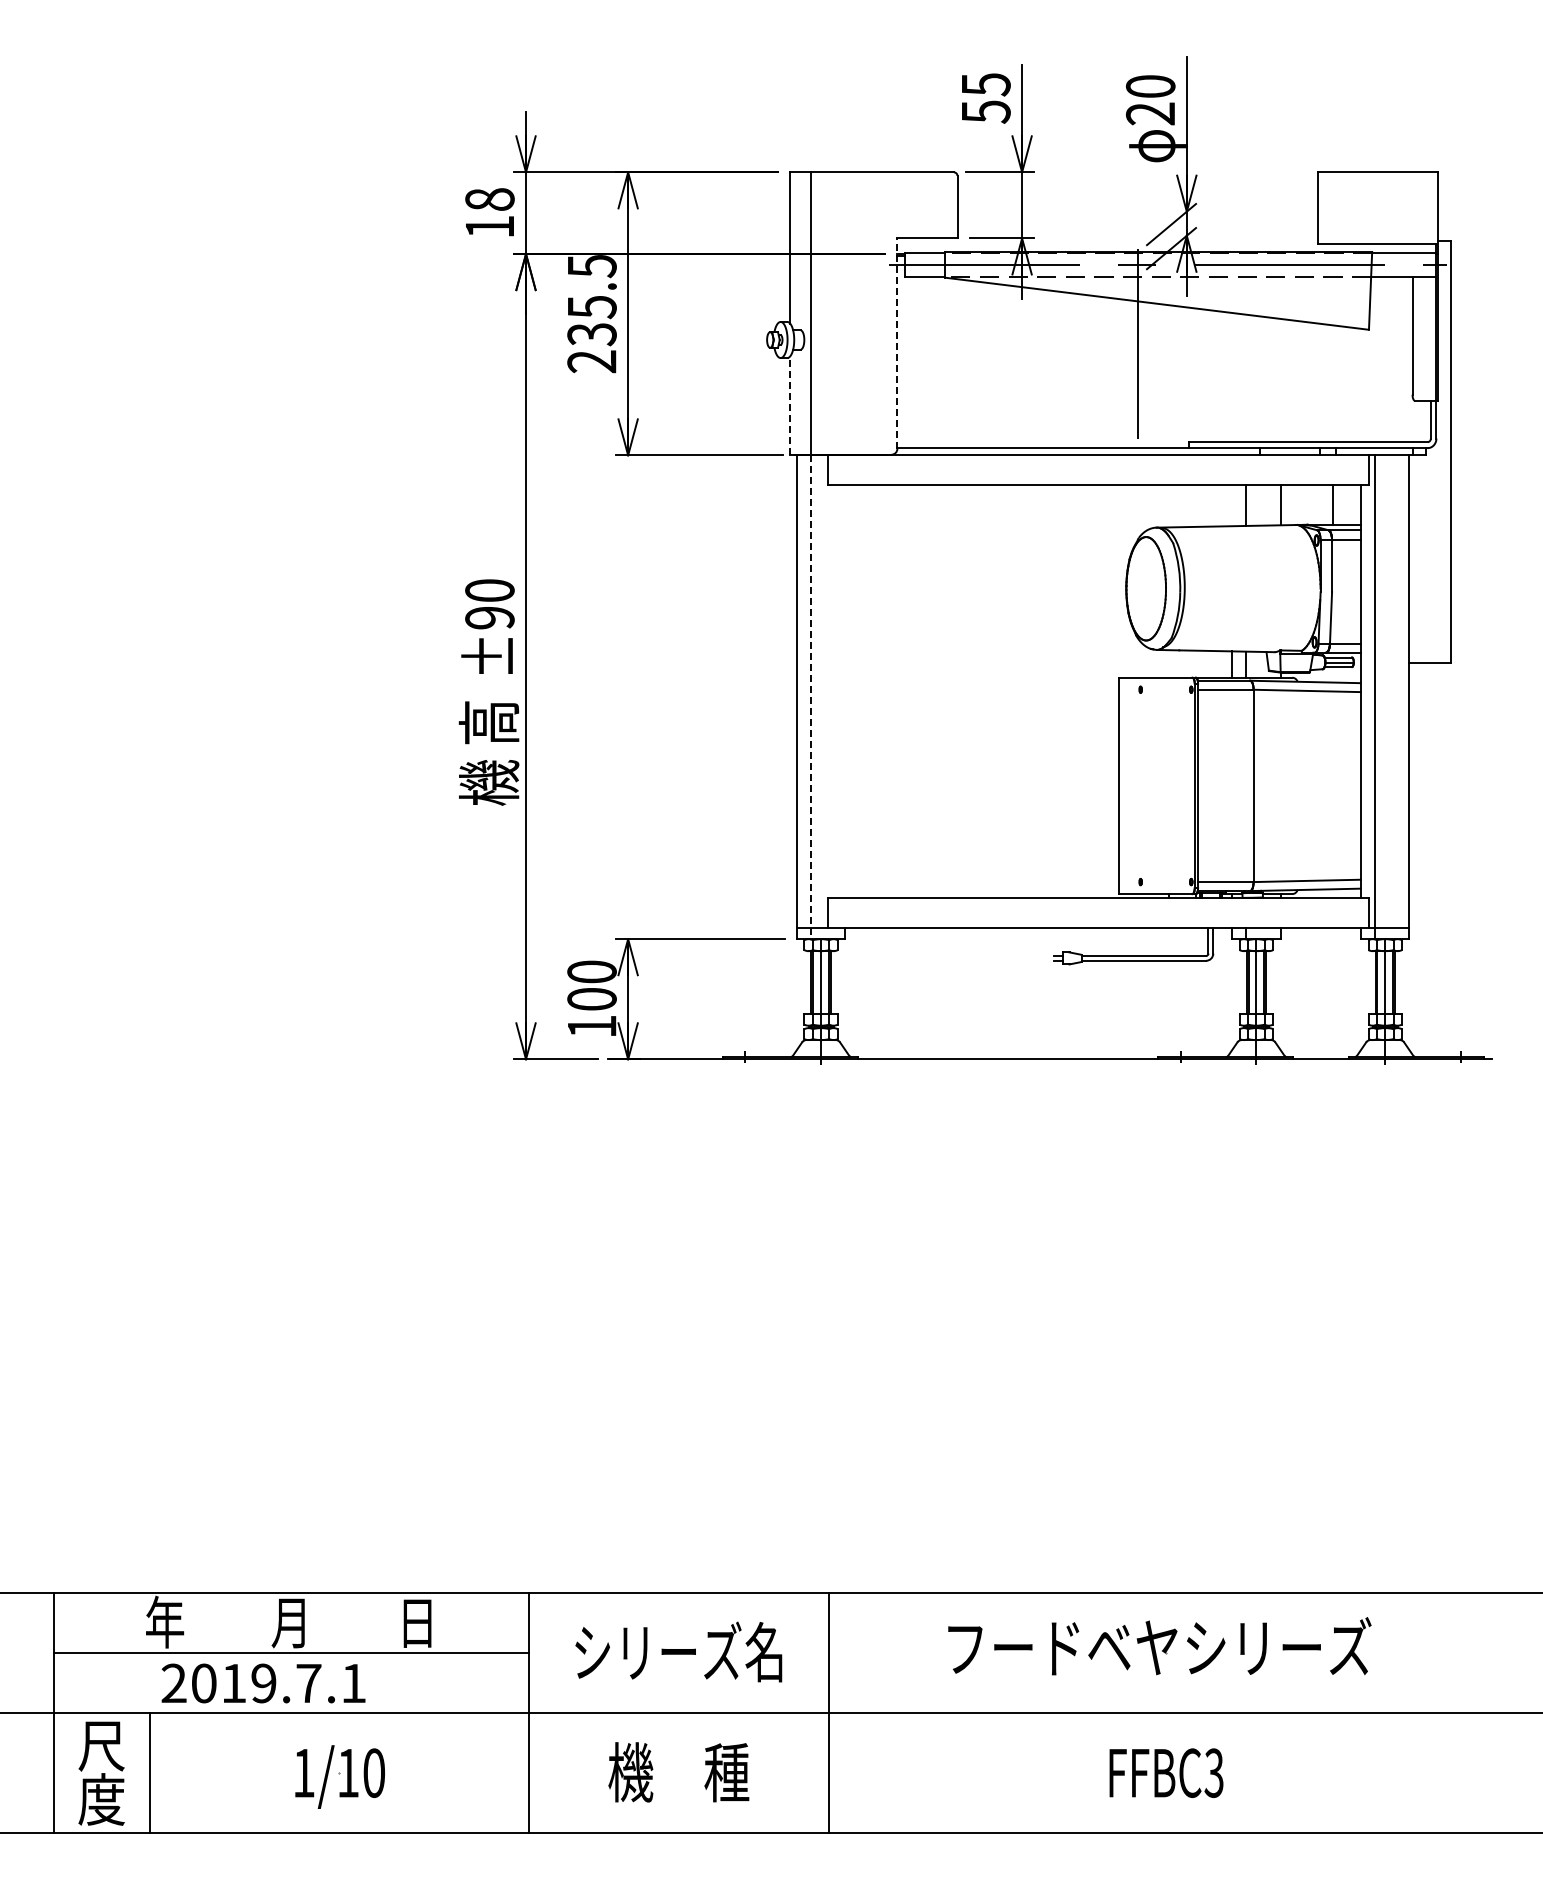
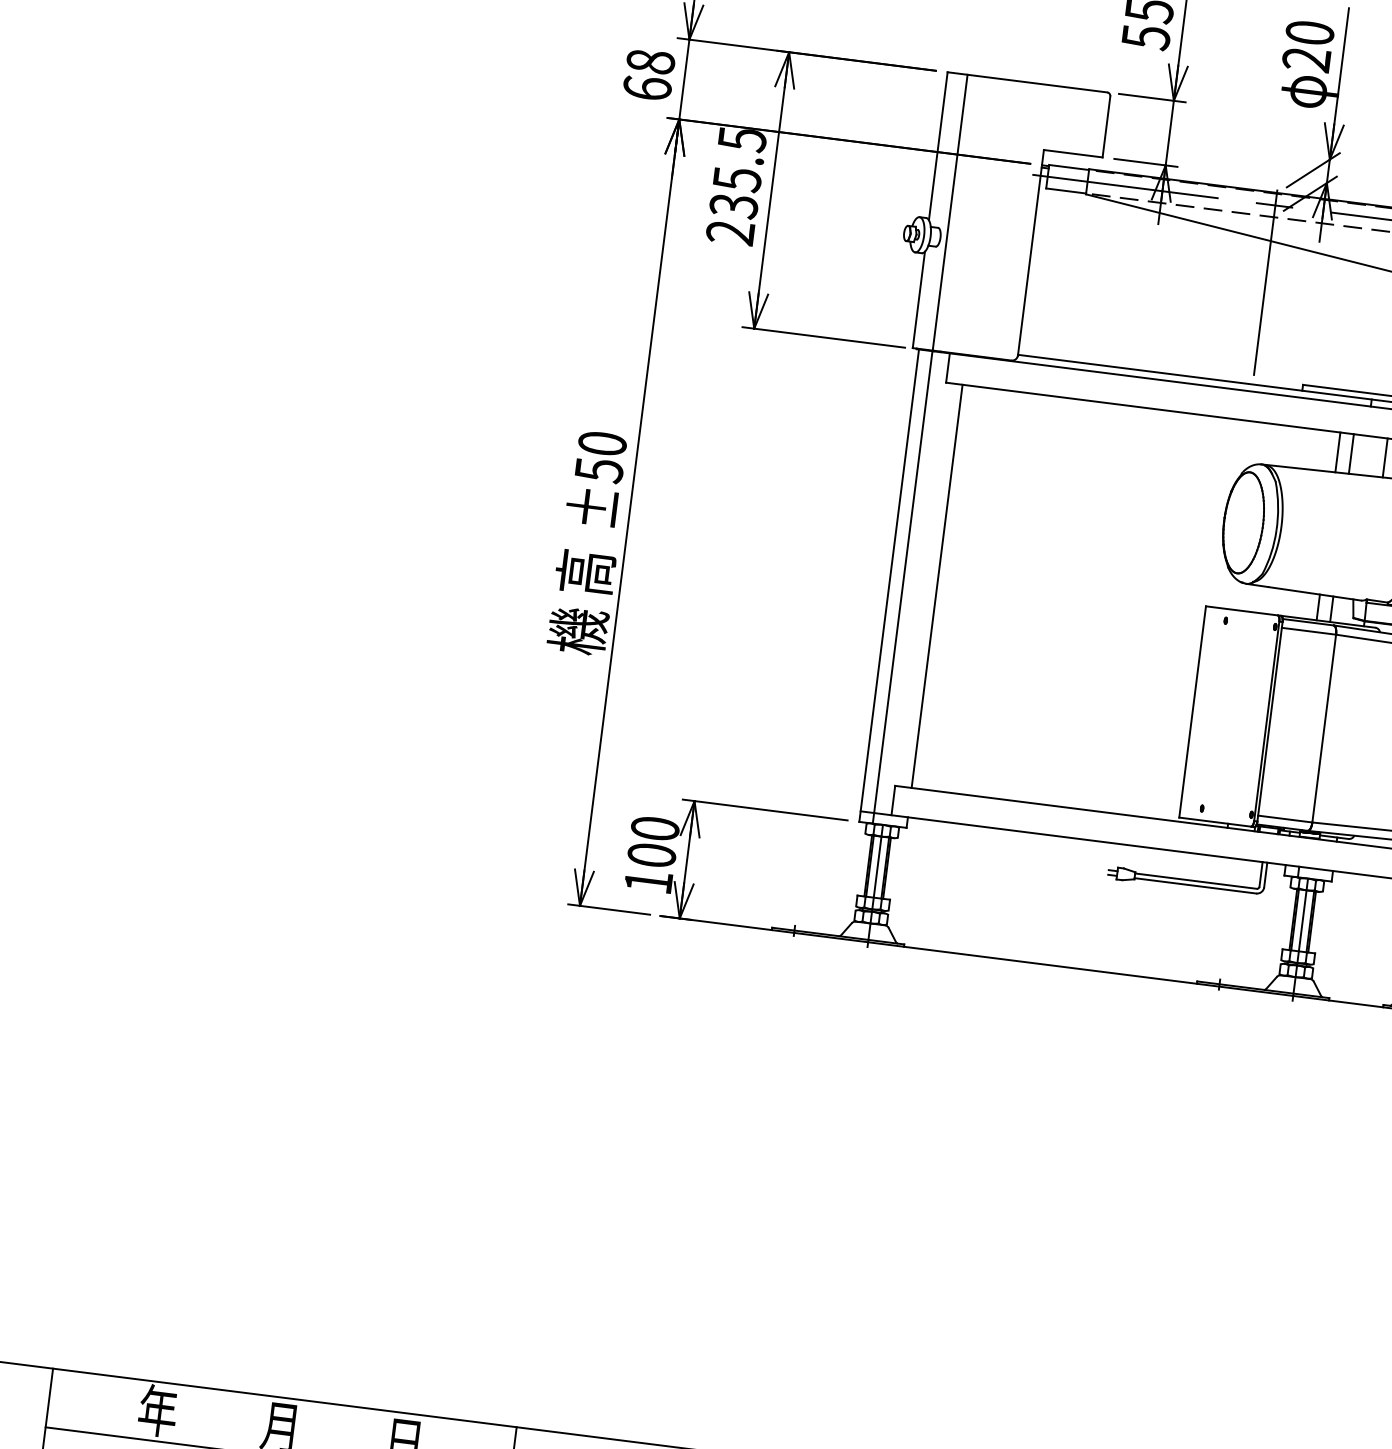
text: (489, 226) -> (647, 88), 18 -> 68
line: (897, 343) -> (1031, 252), dashed -> solid
line: (790, 404) -> (919, 298), dashed -> solid
line: (1232, 505) -> (1338, 452), added
text: (489, 617) -> (598, 469), ±90 -> ±50
line: (845, 691) -> (937, 586), added
line: (810, 697) -> (902, 587), dashed -> solid

